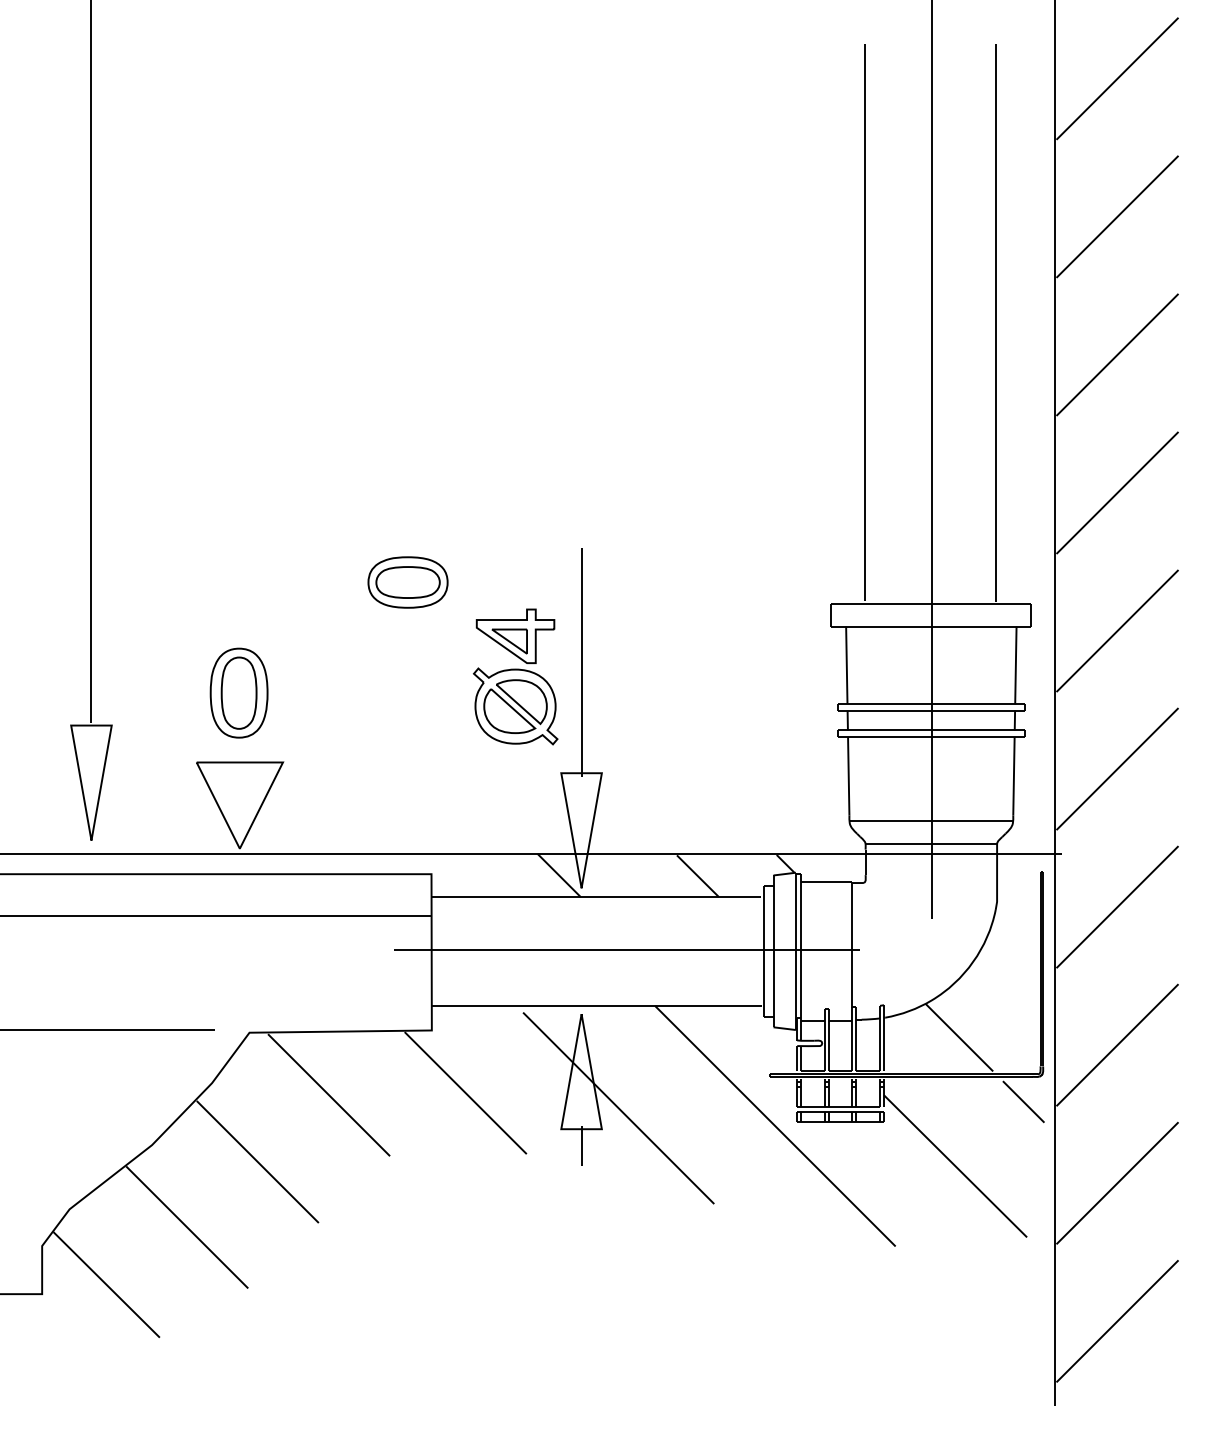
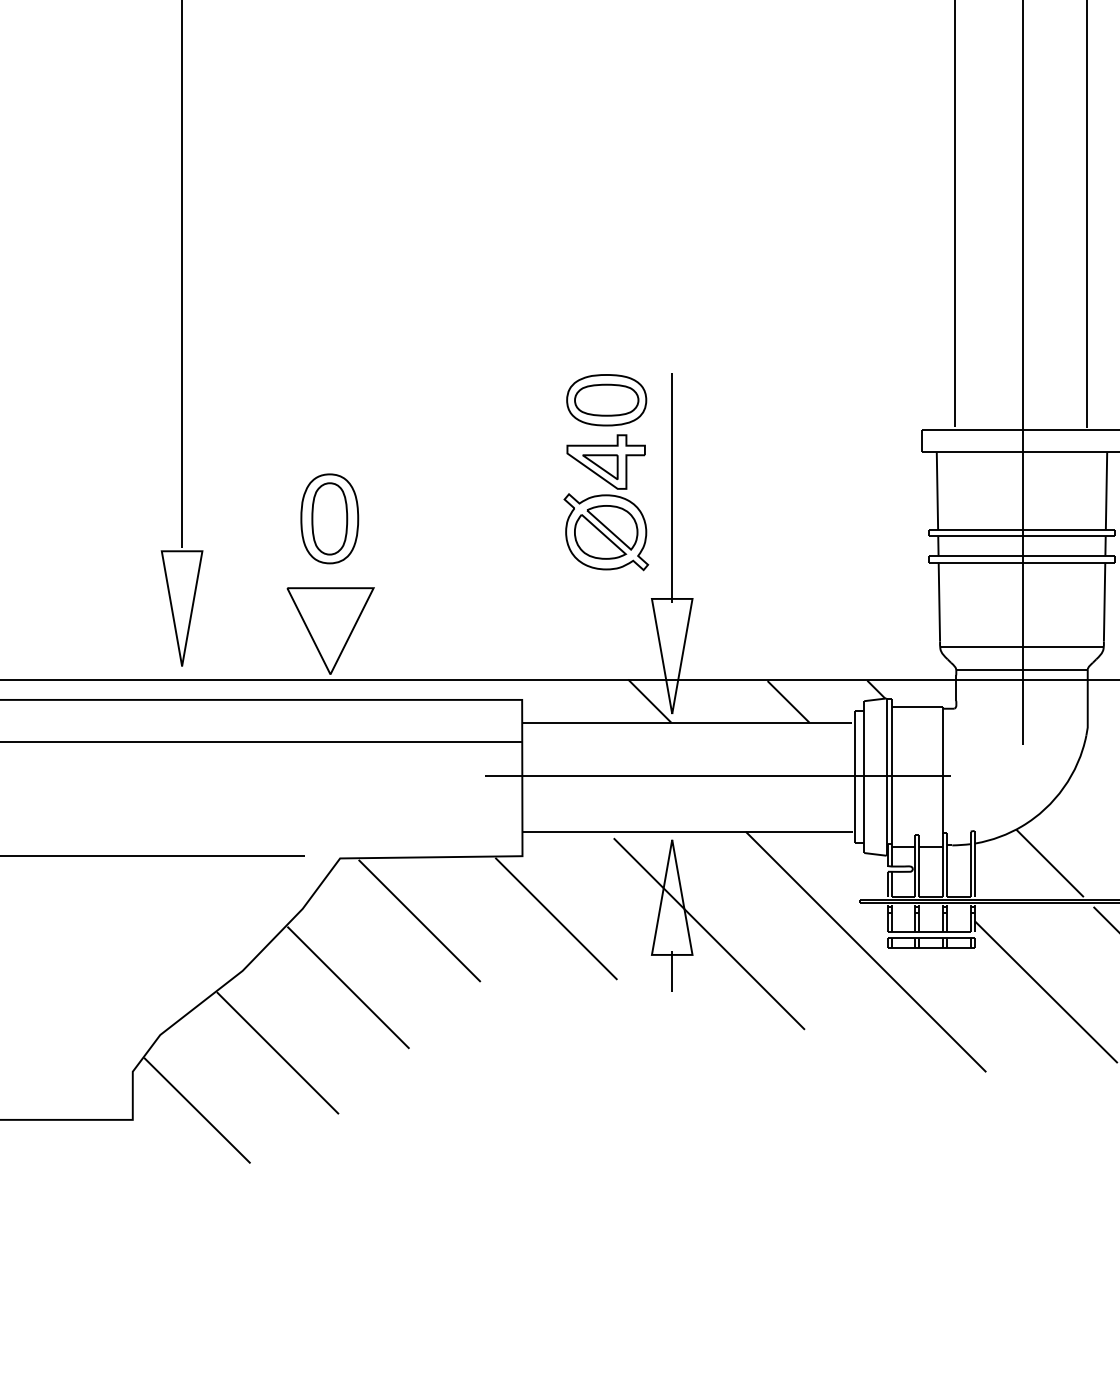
part: (407, 582) -> (606, 400), moved

